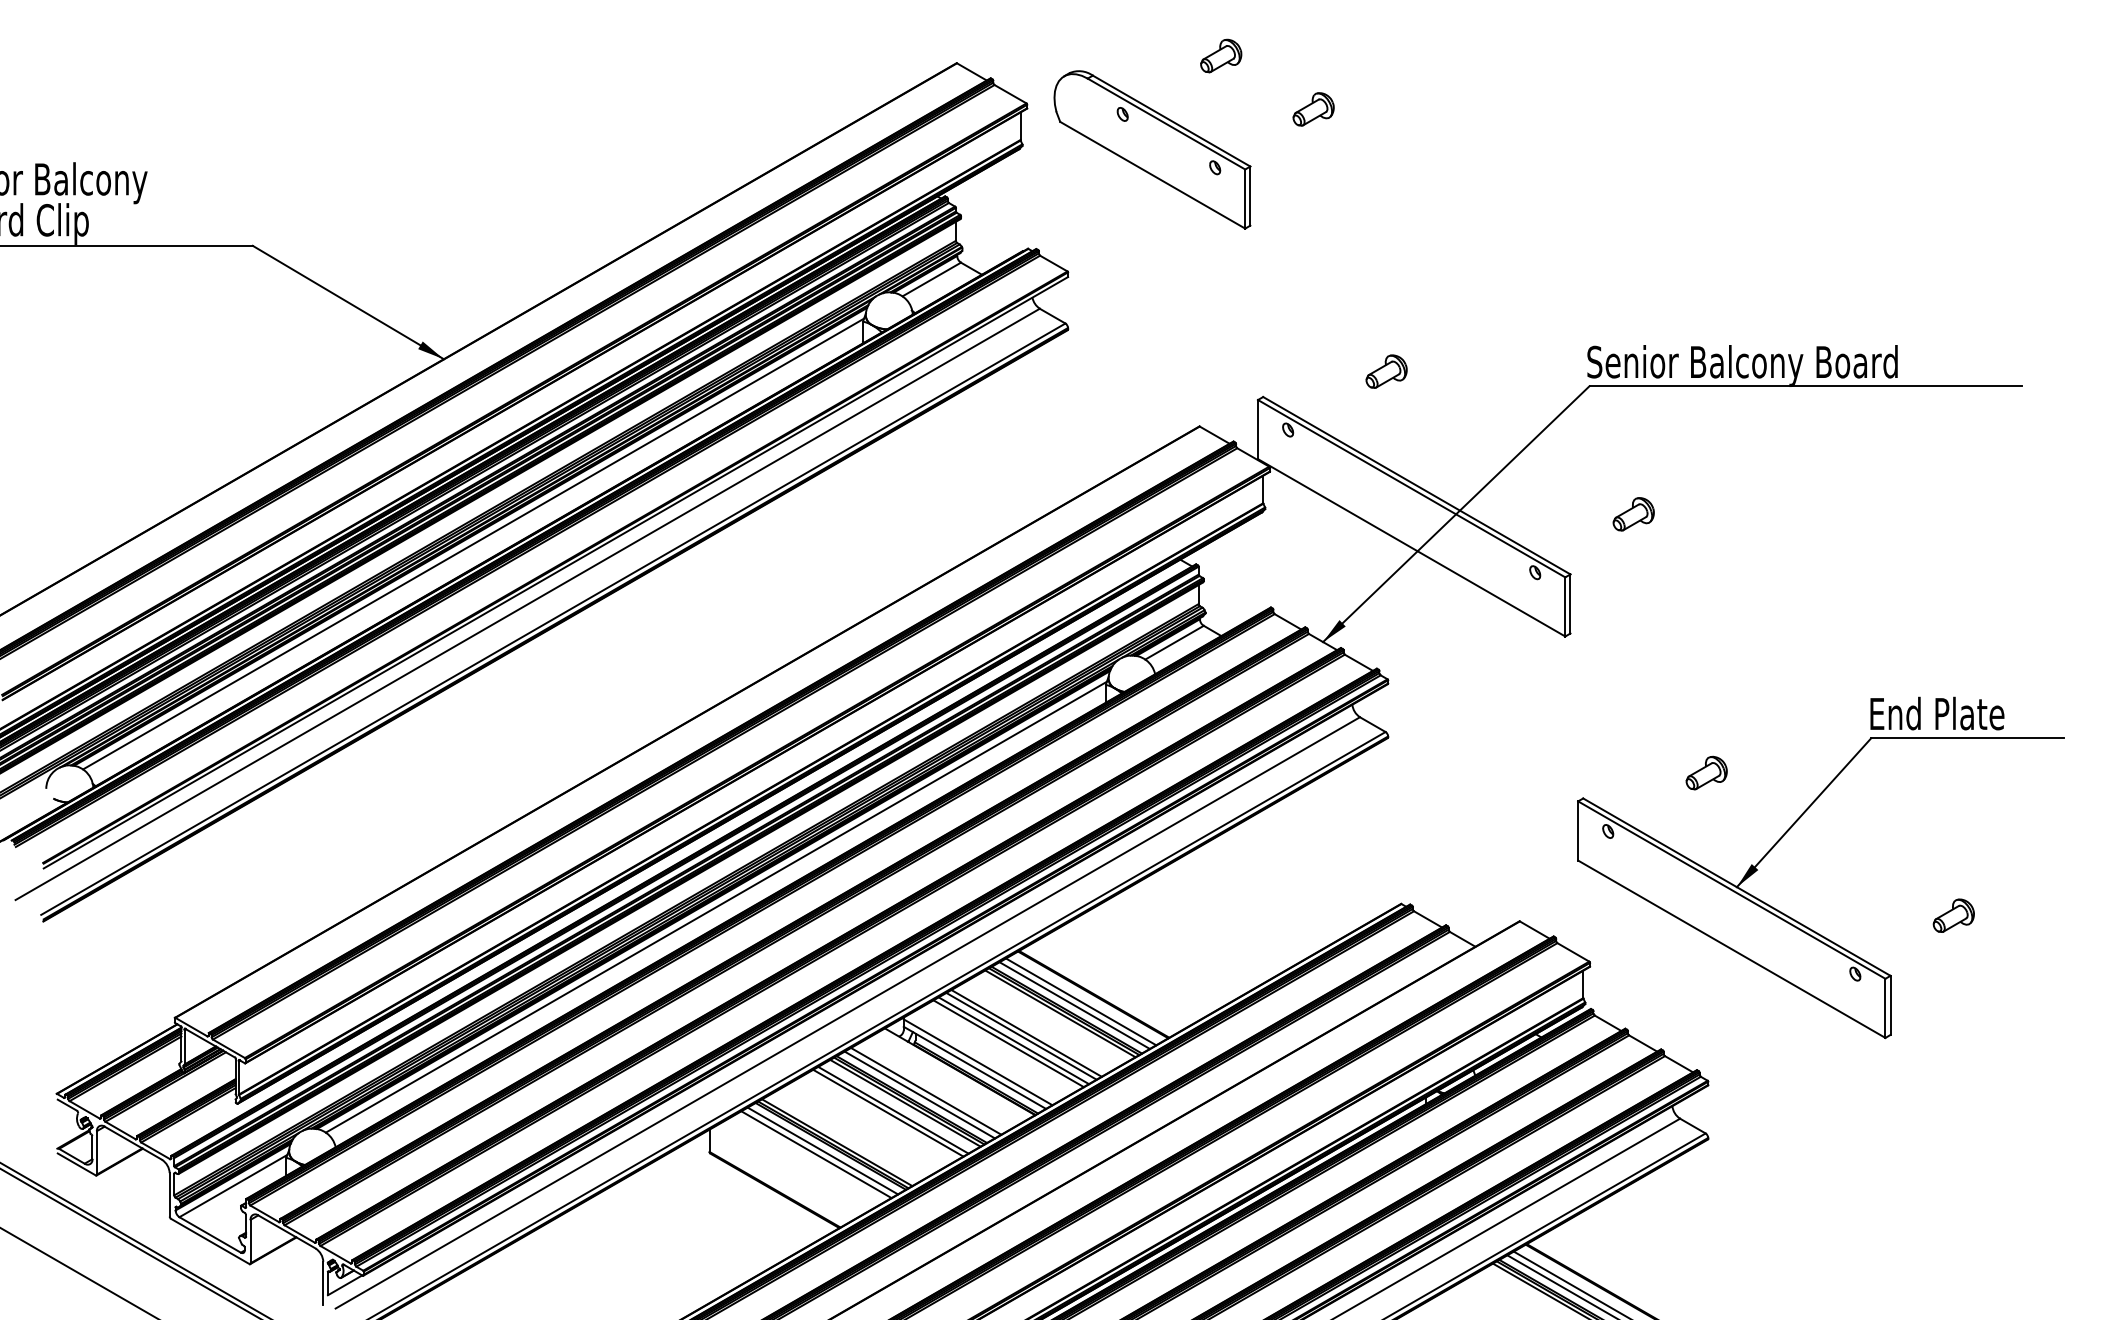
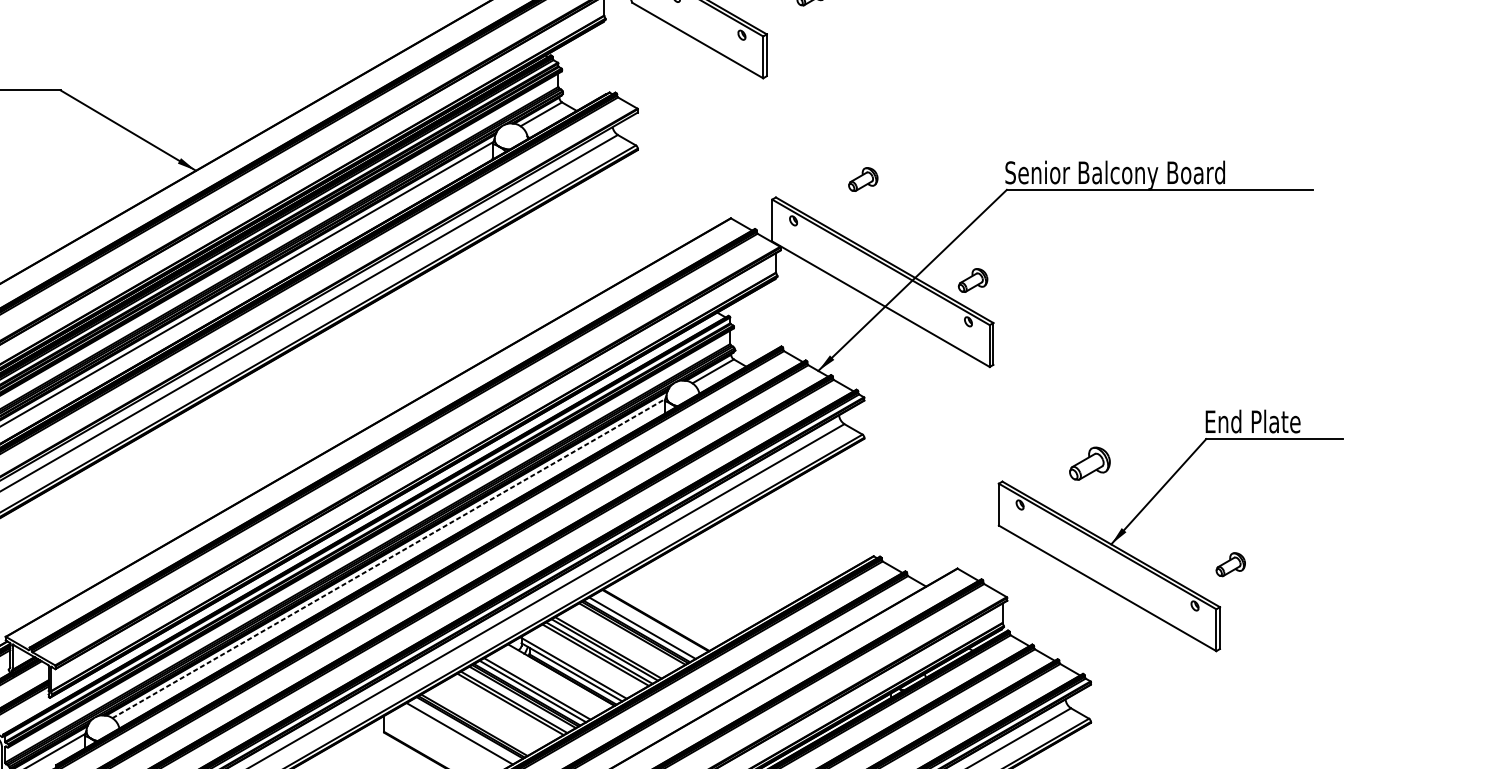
part: (1633, 514) -> (972, 280), moved
part: (1706, 772) -> (1089, 463), size x1.4
line: (716, 907) -> (388, 558), solid -> dashed
part: (1953, 915) -> (1230, 564), moved
line: (1081, 1001) -> (647, 625), removed
line: (822, 1150) -> (464, 730), removed

